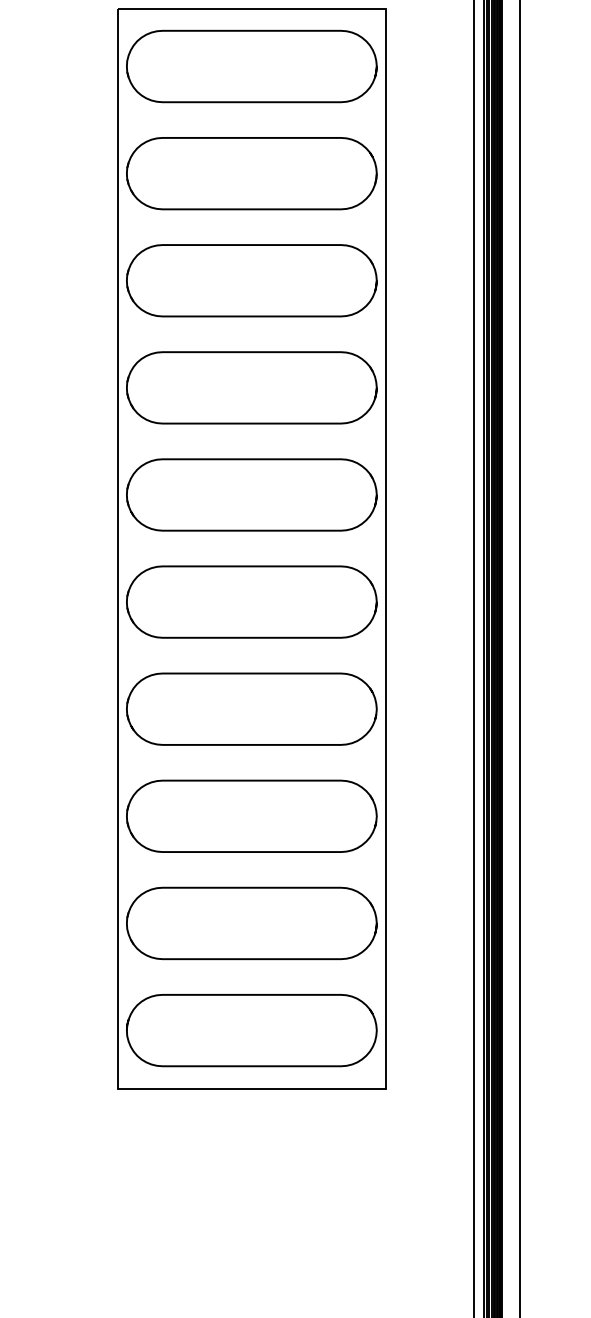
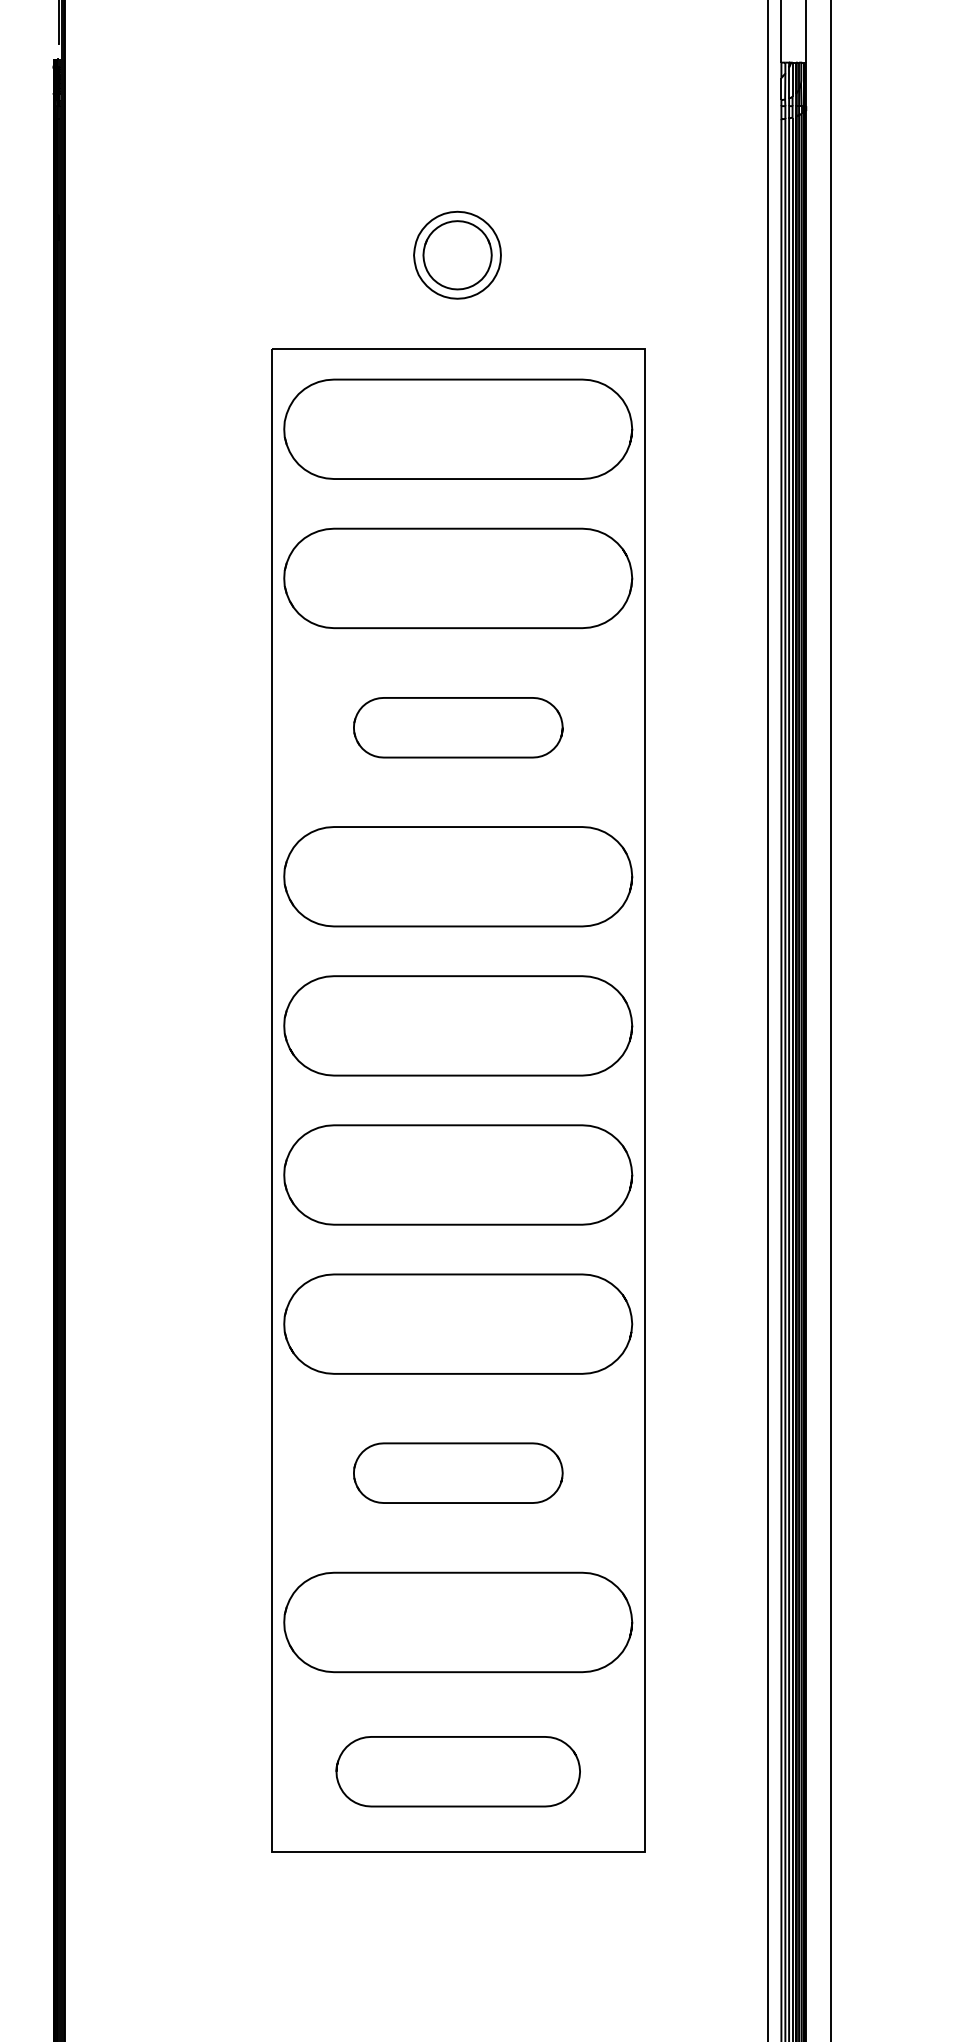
part: (252, 280) -> (458, 727), size x0.6
part: (252, 815) -> (458, 1472), size x0.6
part: (252, 1030) -> (458, 1771), size x0.7

